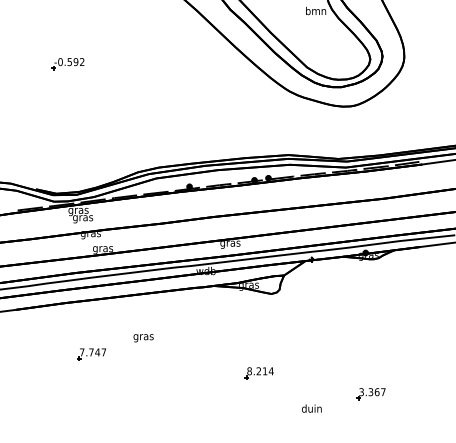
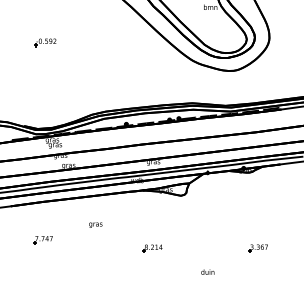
part: (90, 355) -> (42, 240), moved
part: (258, 373) -> (152, 248), moved
part: (369, 394) -> (257, 248), moved

